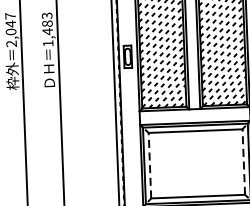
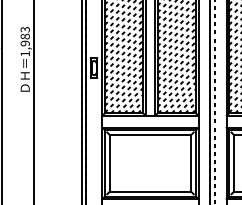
text: (46, 31) -> (24, 43), 1,483 -> 1,983
line: (244, 162) -> (191, 163), dashed -> solid
line: (149, 165) -> (109, 163), dashed -> solid

